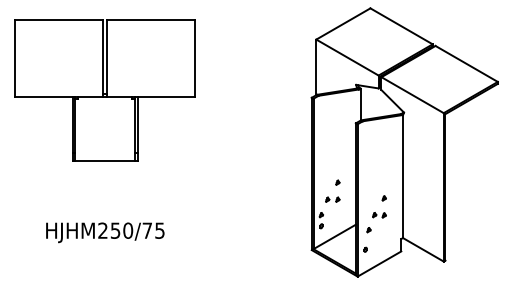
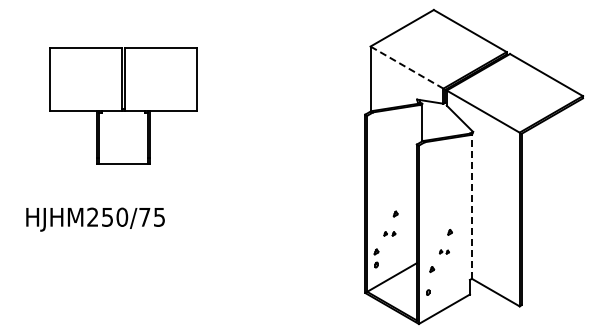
line: (347, 57) -> (406, 67), solid -> dashed
part: (105, 89) -> (123, 105), size x0.7
line: (402, 176) -> (471, 206), solid -> dashed
part: (332, 199) -> (389, 233), size x0.7
part: (379, 214) -> (444, 251), size x0.6
text: (105, 232) -> (95, 219), moved

